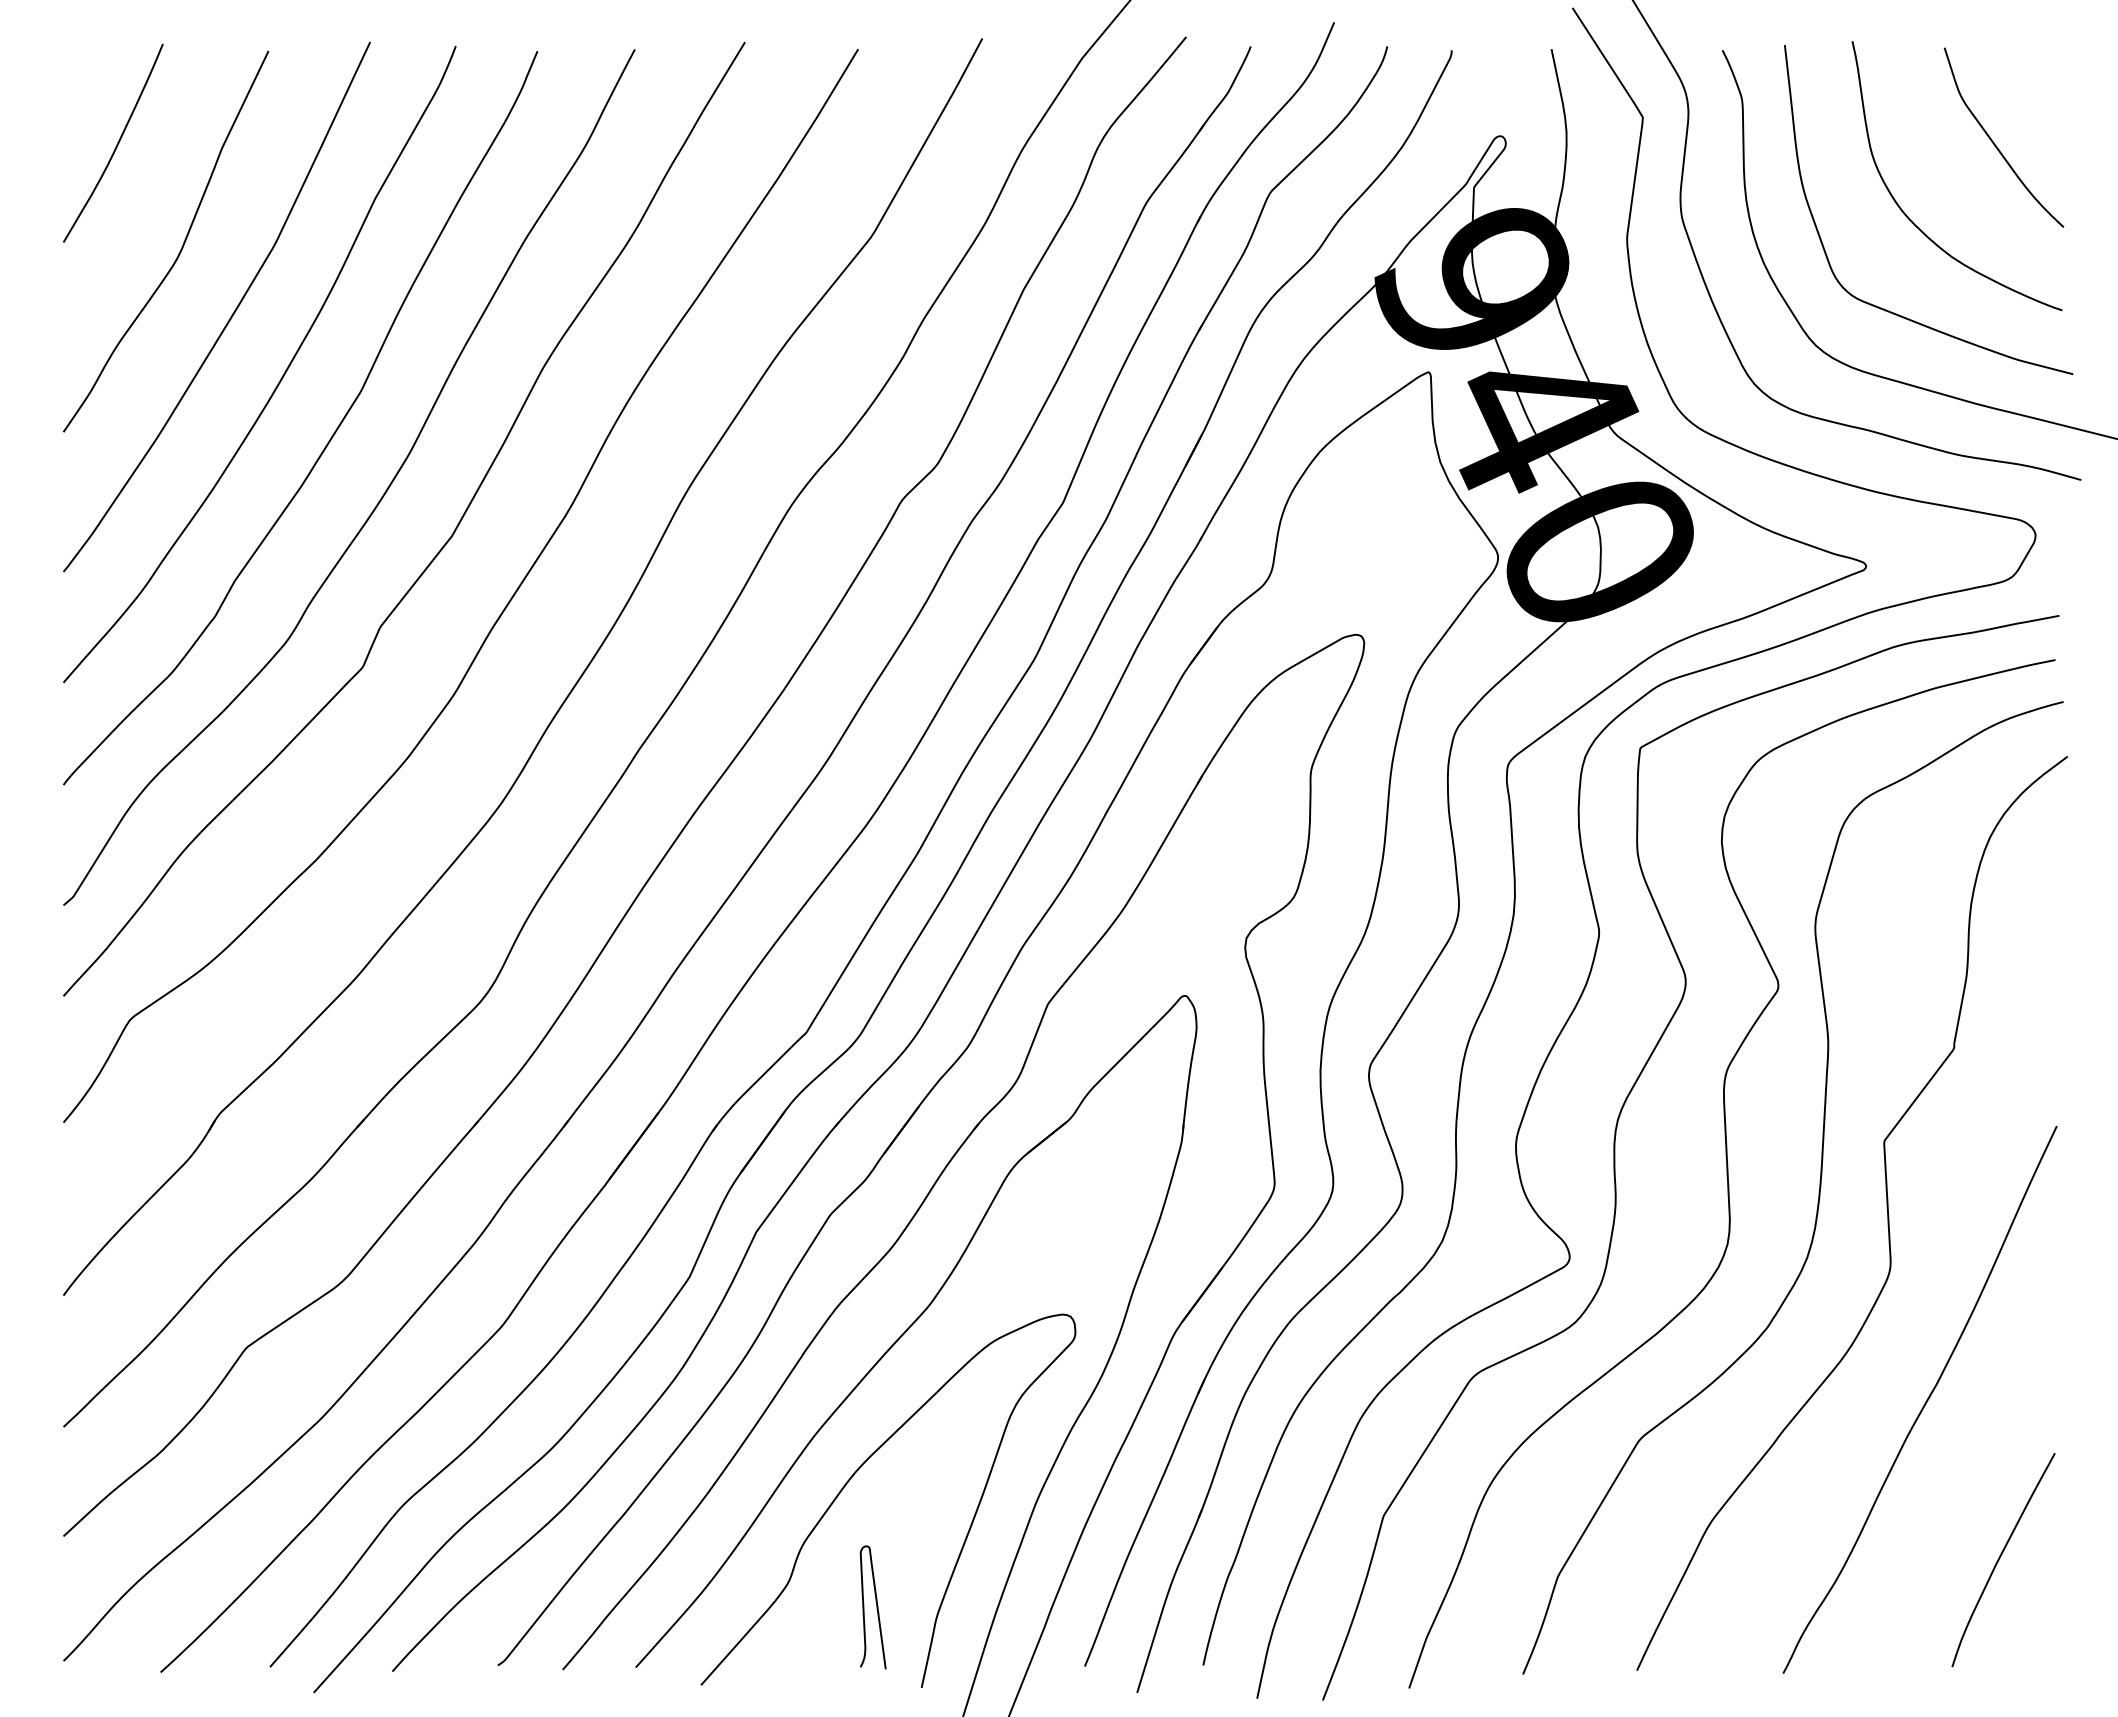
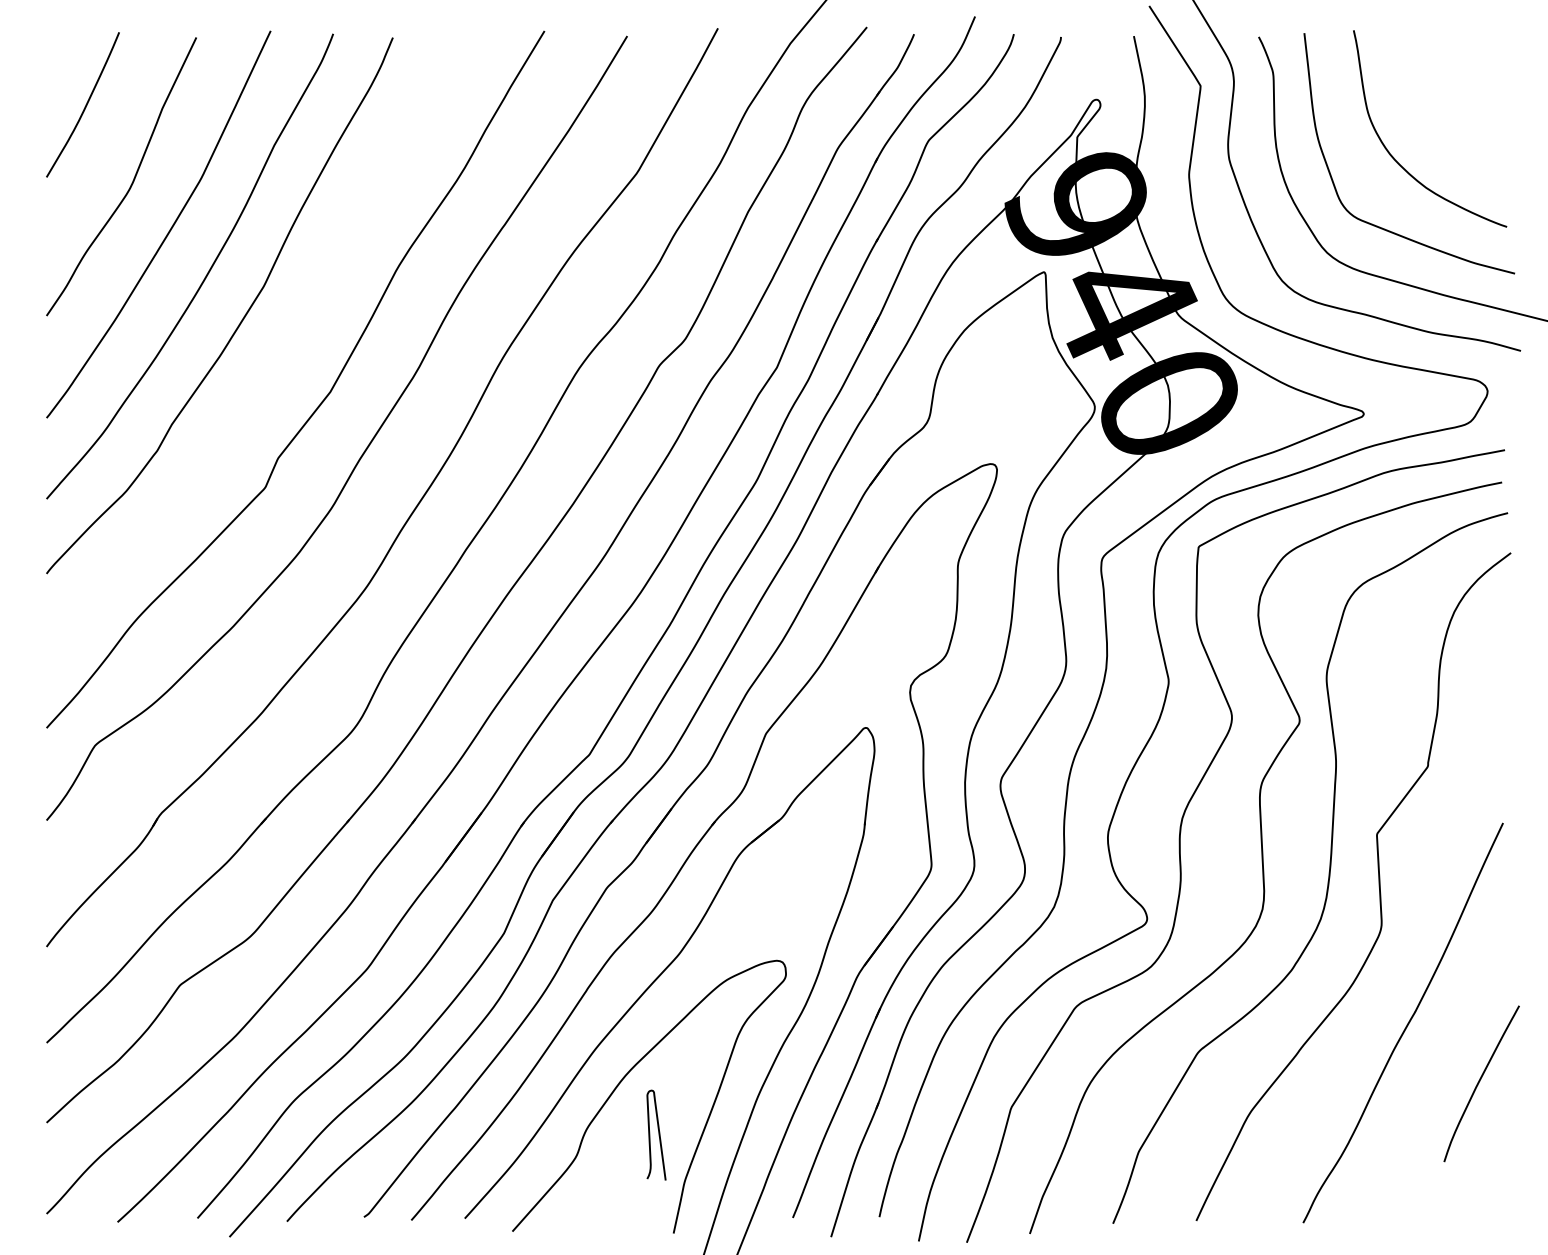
curve: (1994, 142) -> (1457, 104), removed
curve: (380, 498) -> (278, 364), removed
curve: (2000, 1558) -> (1479, 1082), moved
curve: (876, 1607) -> (658, 1135), moved

